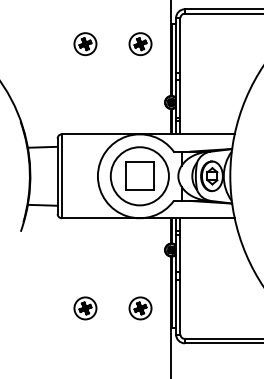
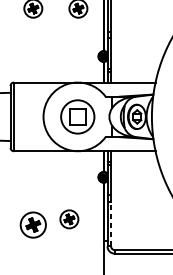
part: (139, 176) -> (77, 117), size x0.7
line: (180, 306) -> (111, 223), solid -> dashed
part: (85, 308) -> (33, 225), size x1.4
part: (140, 308) -> (69, 219), moved

